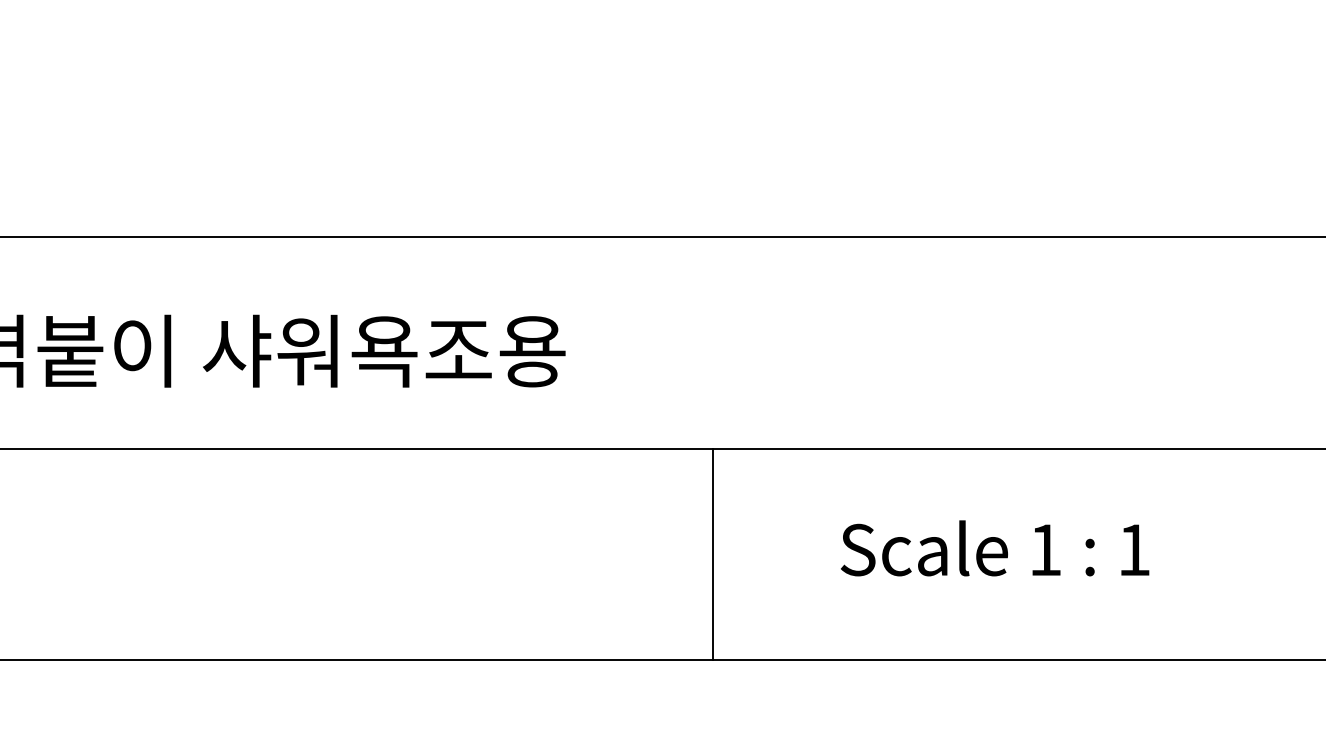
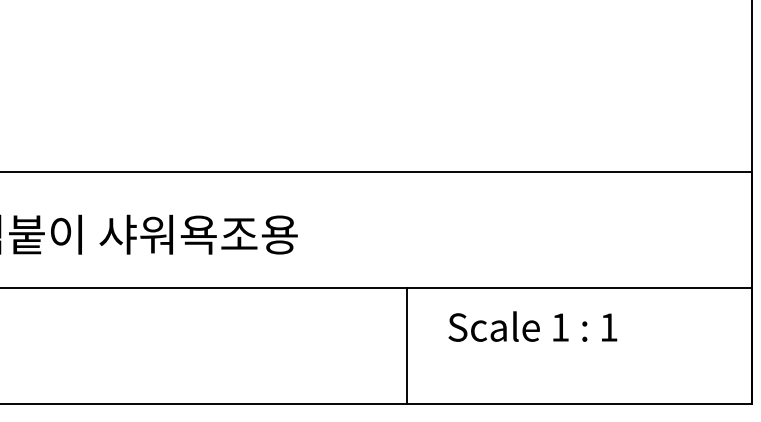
text: (994, 548) -> (532, 326), moved
line: (713, 553) -> (406, 345), moved

